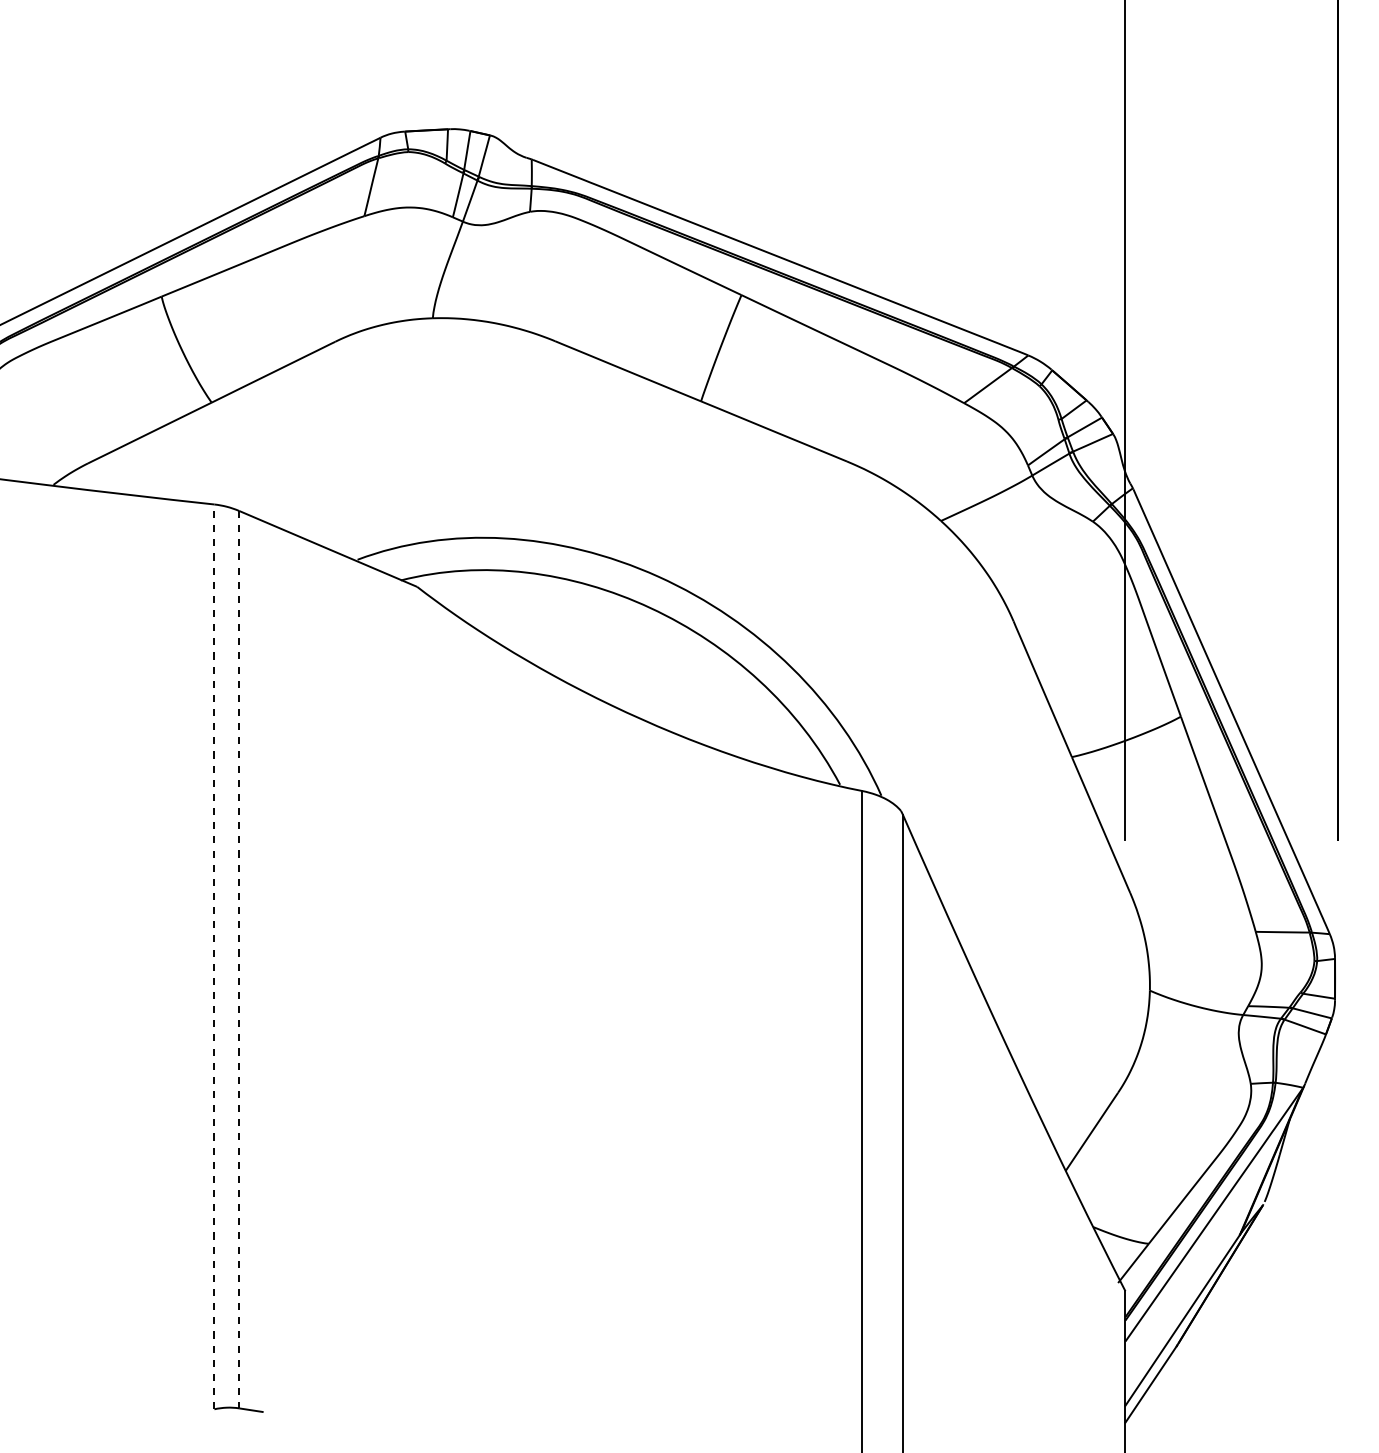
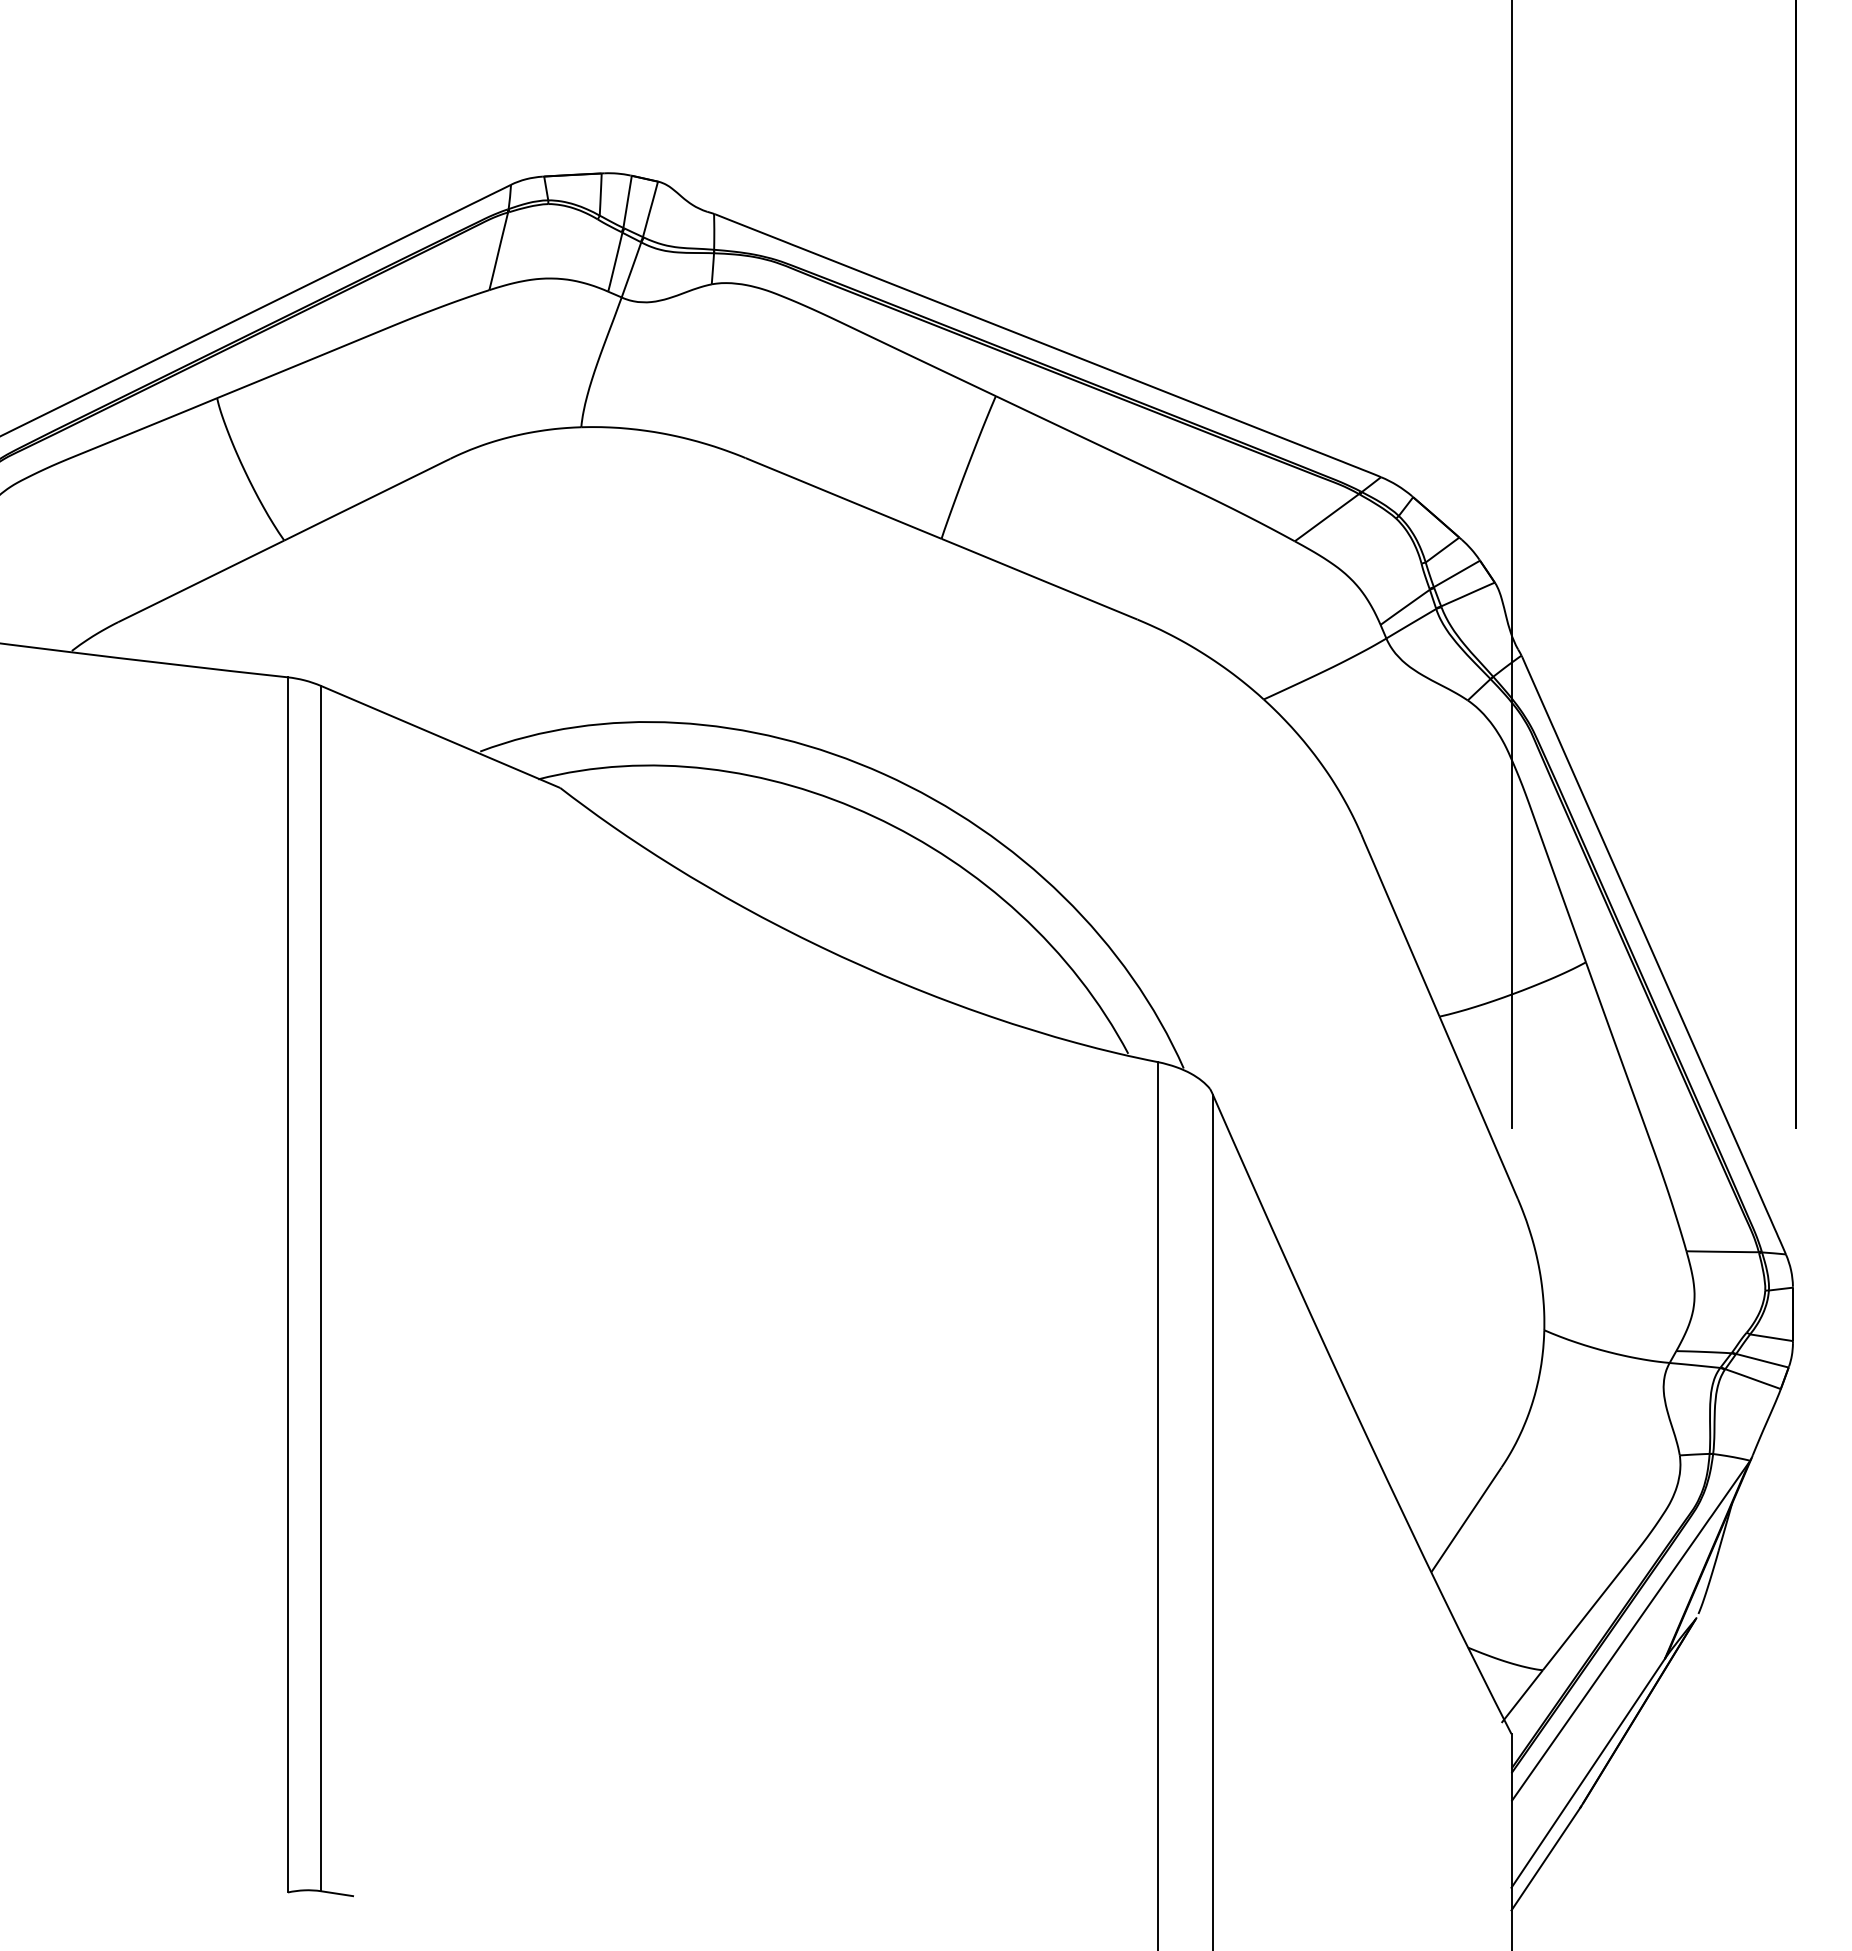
line: (214, 956) -> (288, 1284), dashed -> solid
line: (239, 959) -> (321, 1288), dashed -> solid

